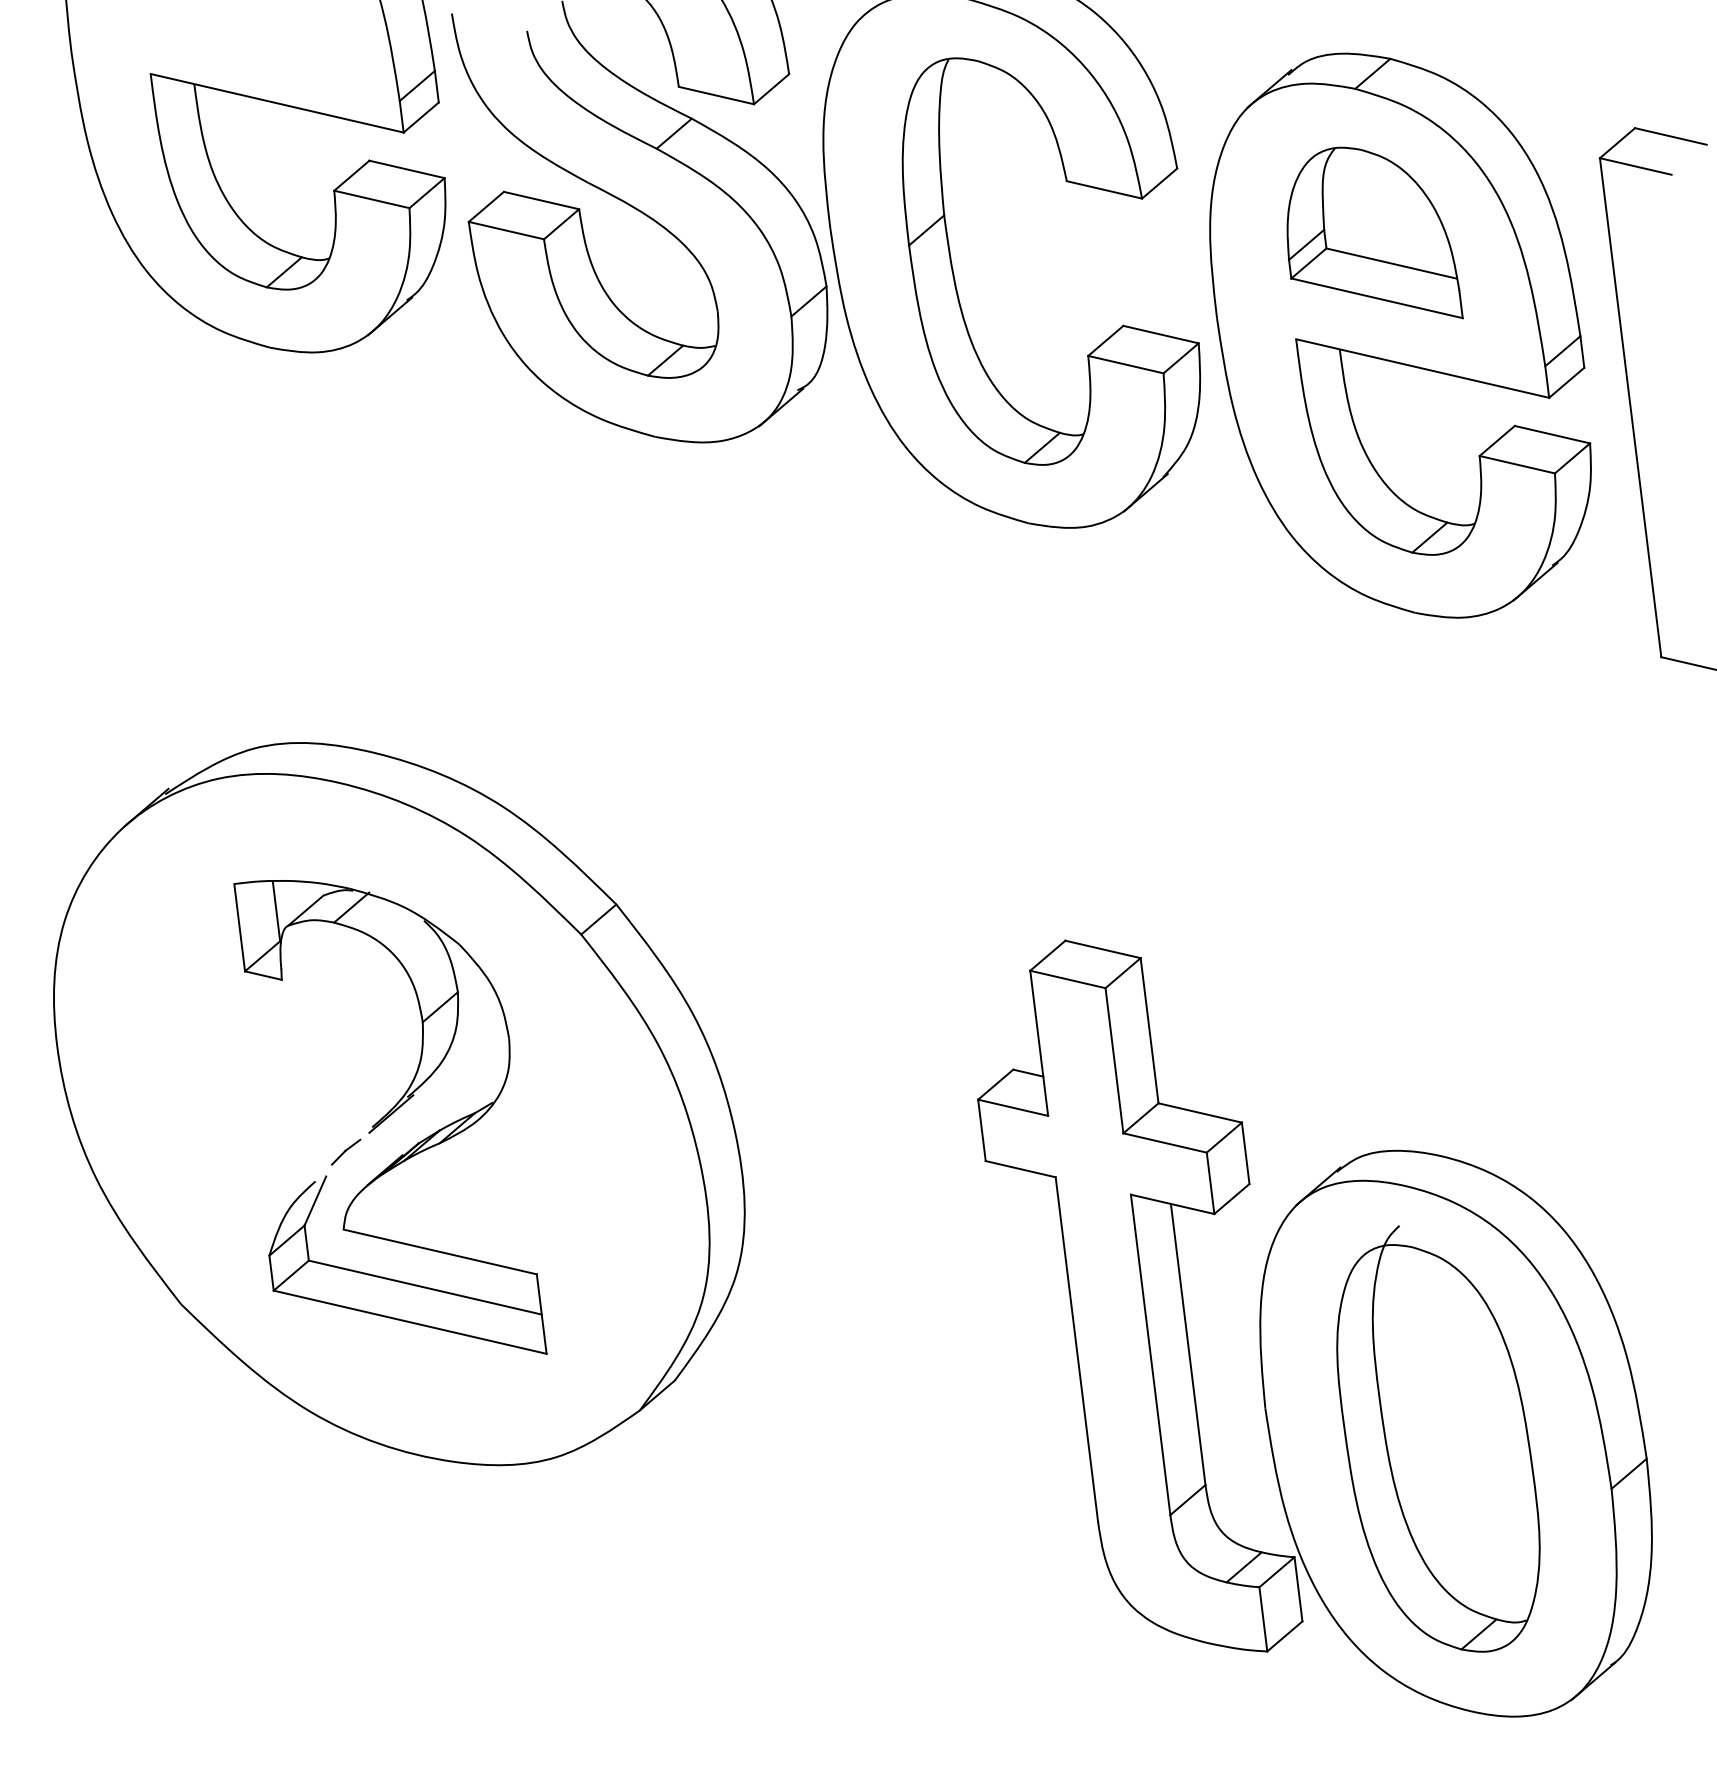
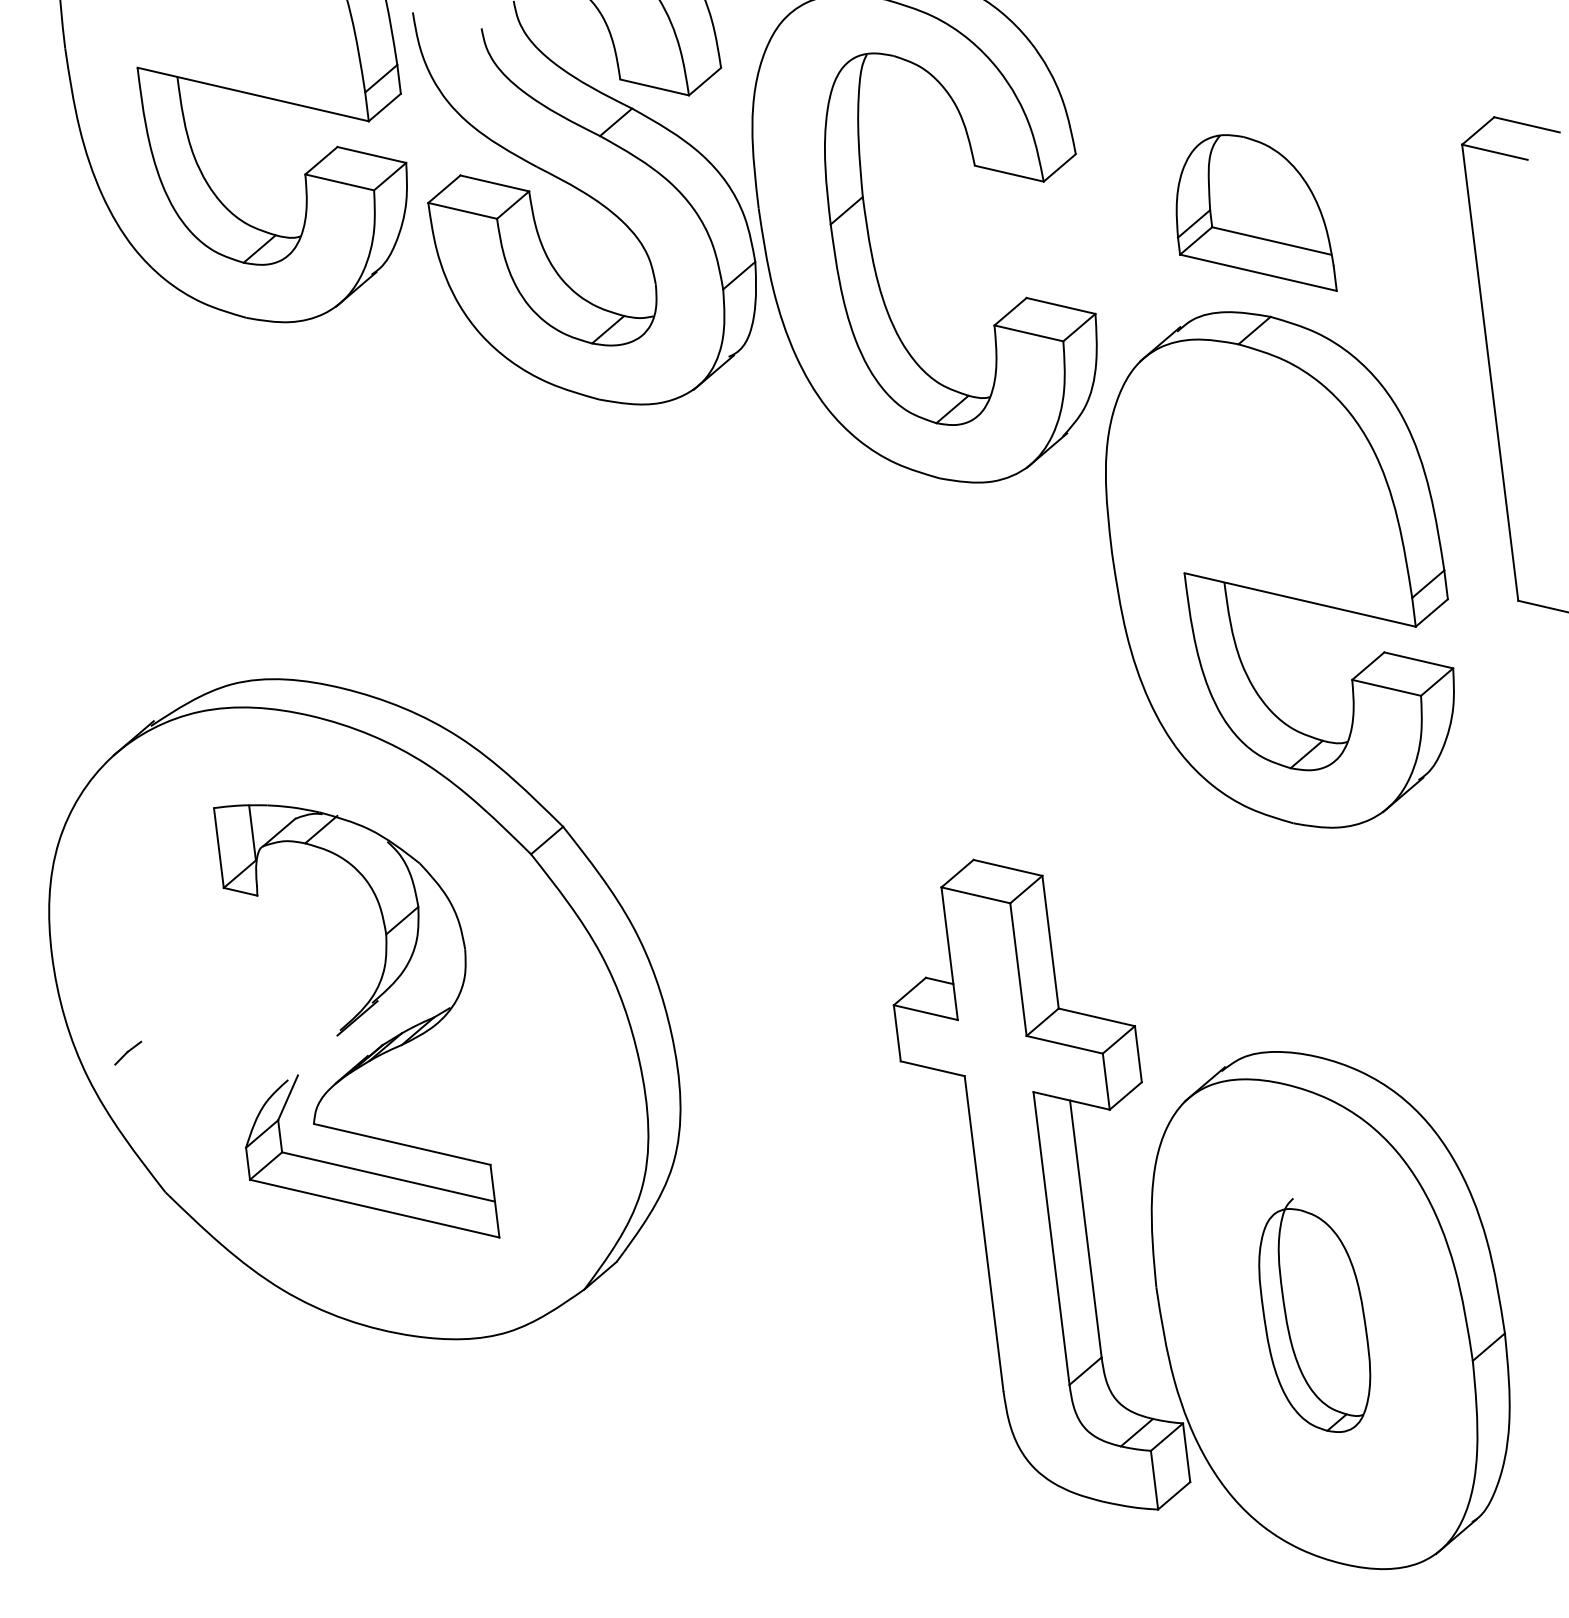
part: (1400, 335) -> (1279, 569), moved
part: (346, 1151) -> (128, 1052), moved
part: (1438, 1439) -> (1314, 1315), size x0.6

